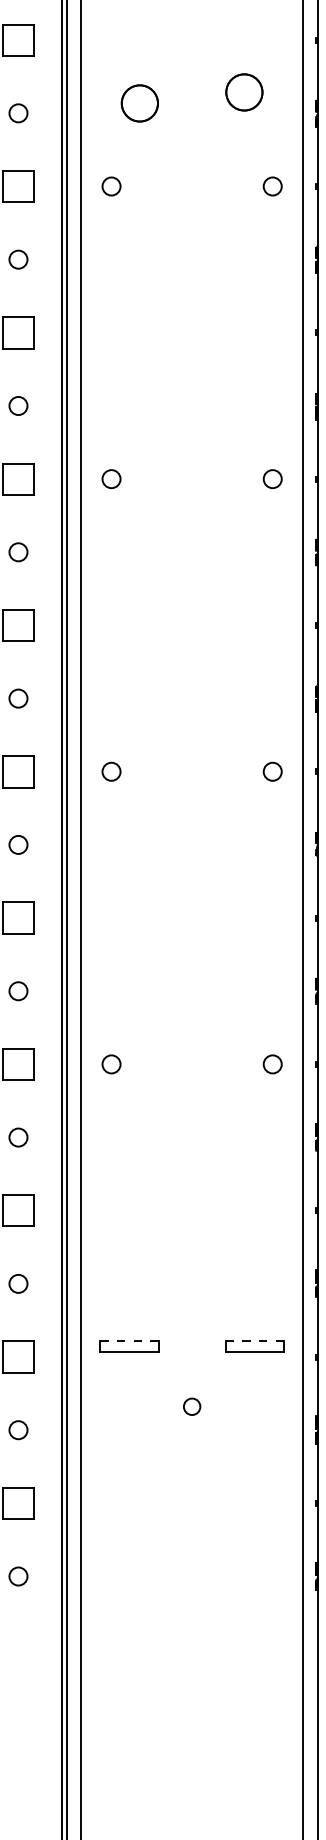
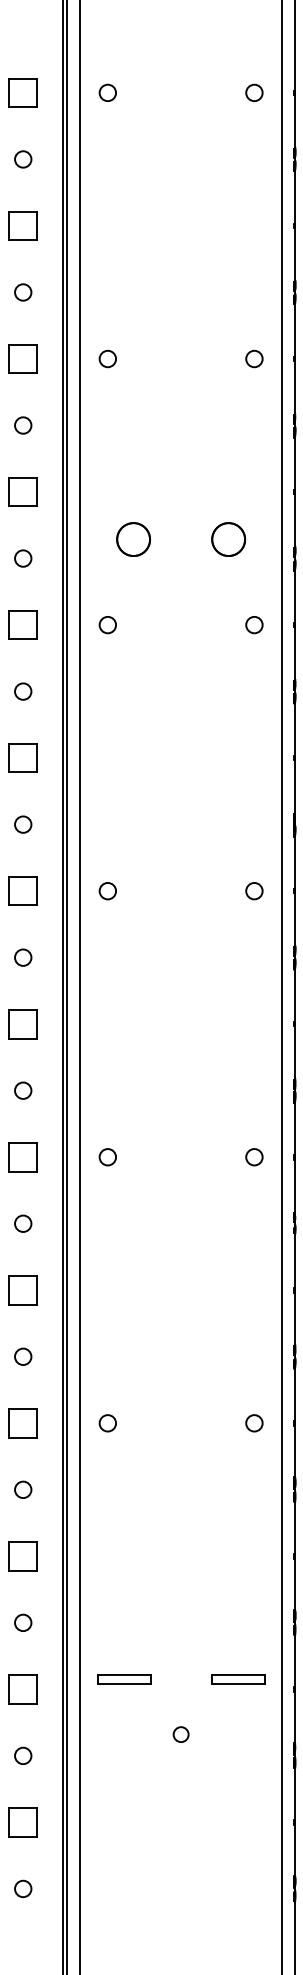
circle: (139, 103) -> (133, 539), moved
line: (129, 1340) -> (124, 1674), dashed -> solid
line: (255, 1340) -> (238, 1674), dashed -> solid

